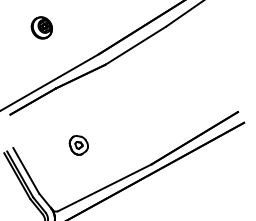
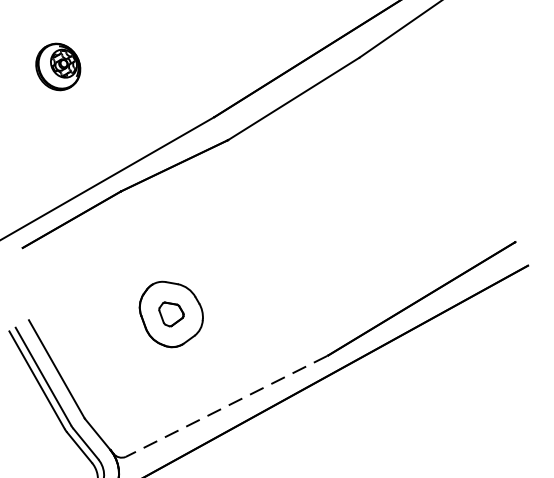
part: (41, 27) -> (57, 65), moved
part: (78, 145) -> (169, 314), size x1.6
line: (104, 188) -> (226, 407), solid -> dashed

